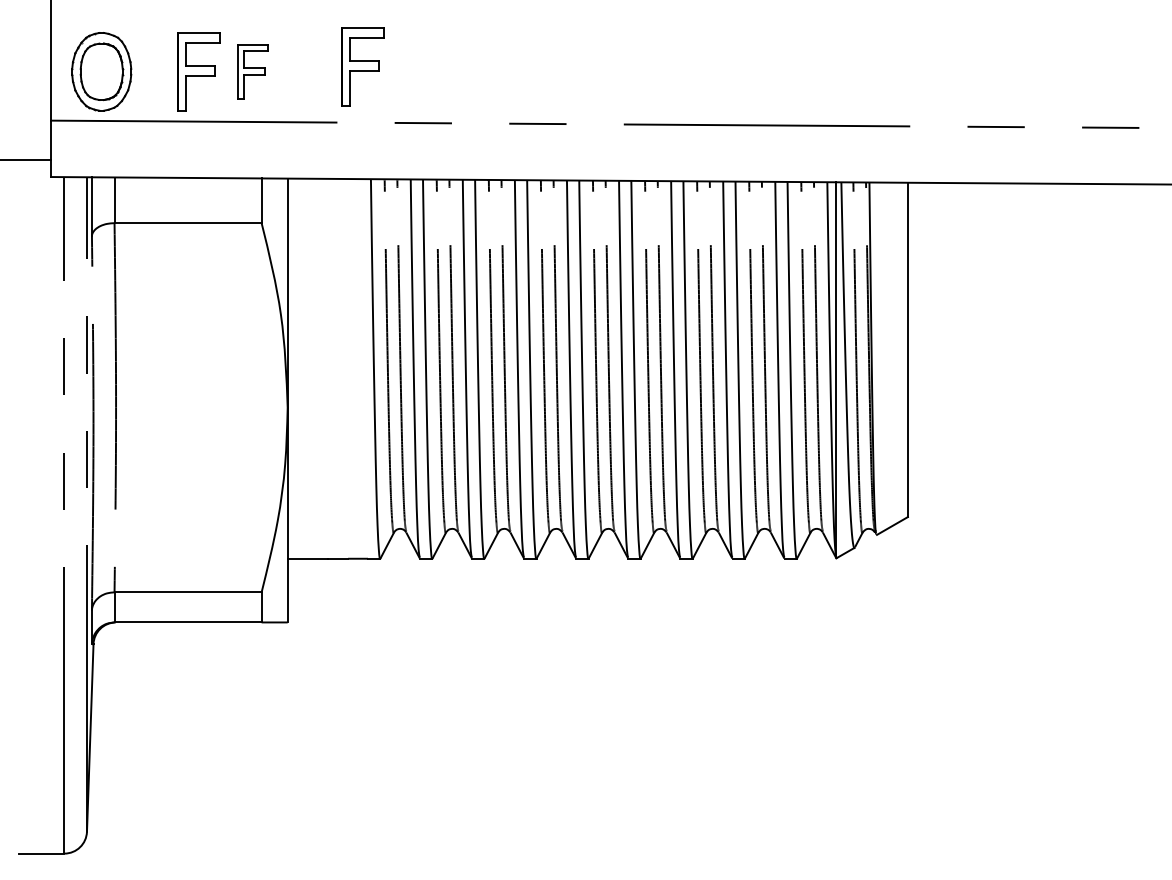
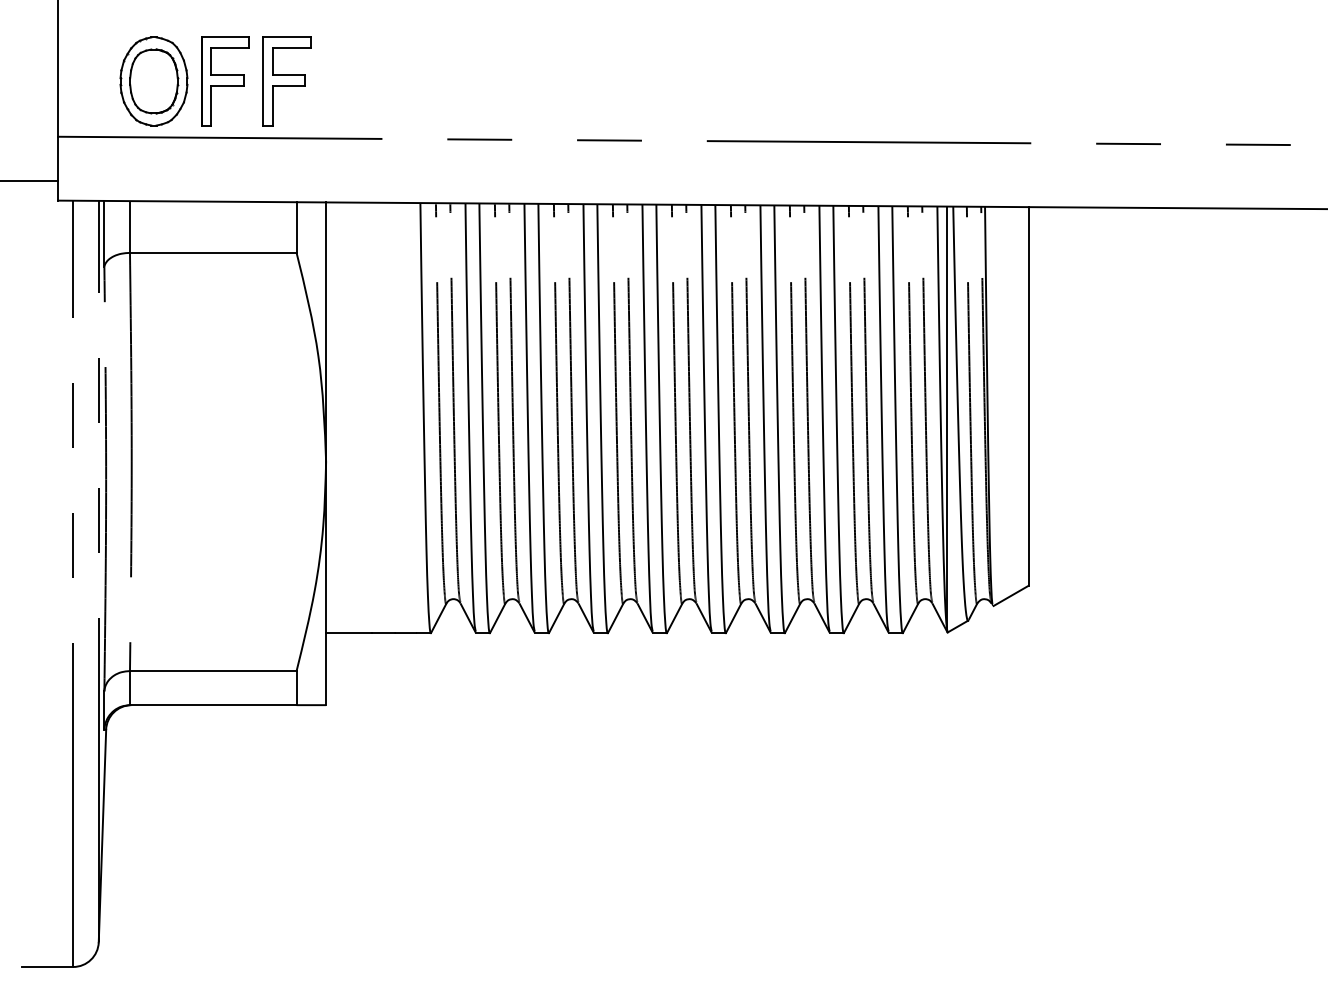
part: (362, 66) -> (410, 75), removed
part: (101, 71) -> (153, 81), moved
part: (252, 71) -> (286, 81), size x1.43

